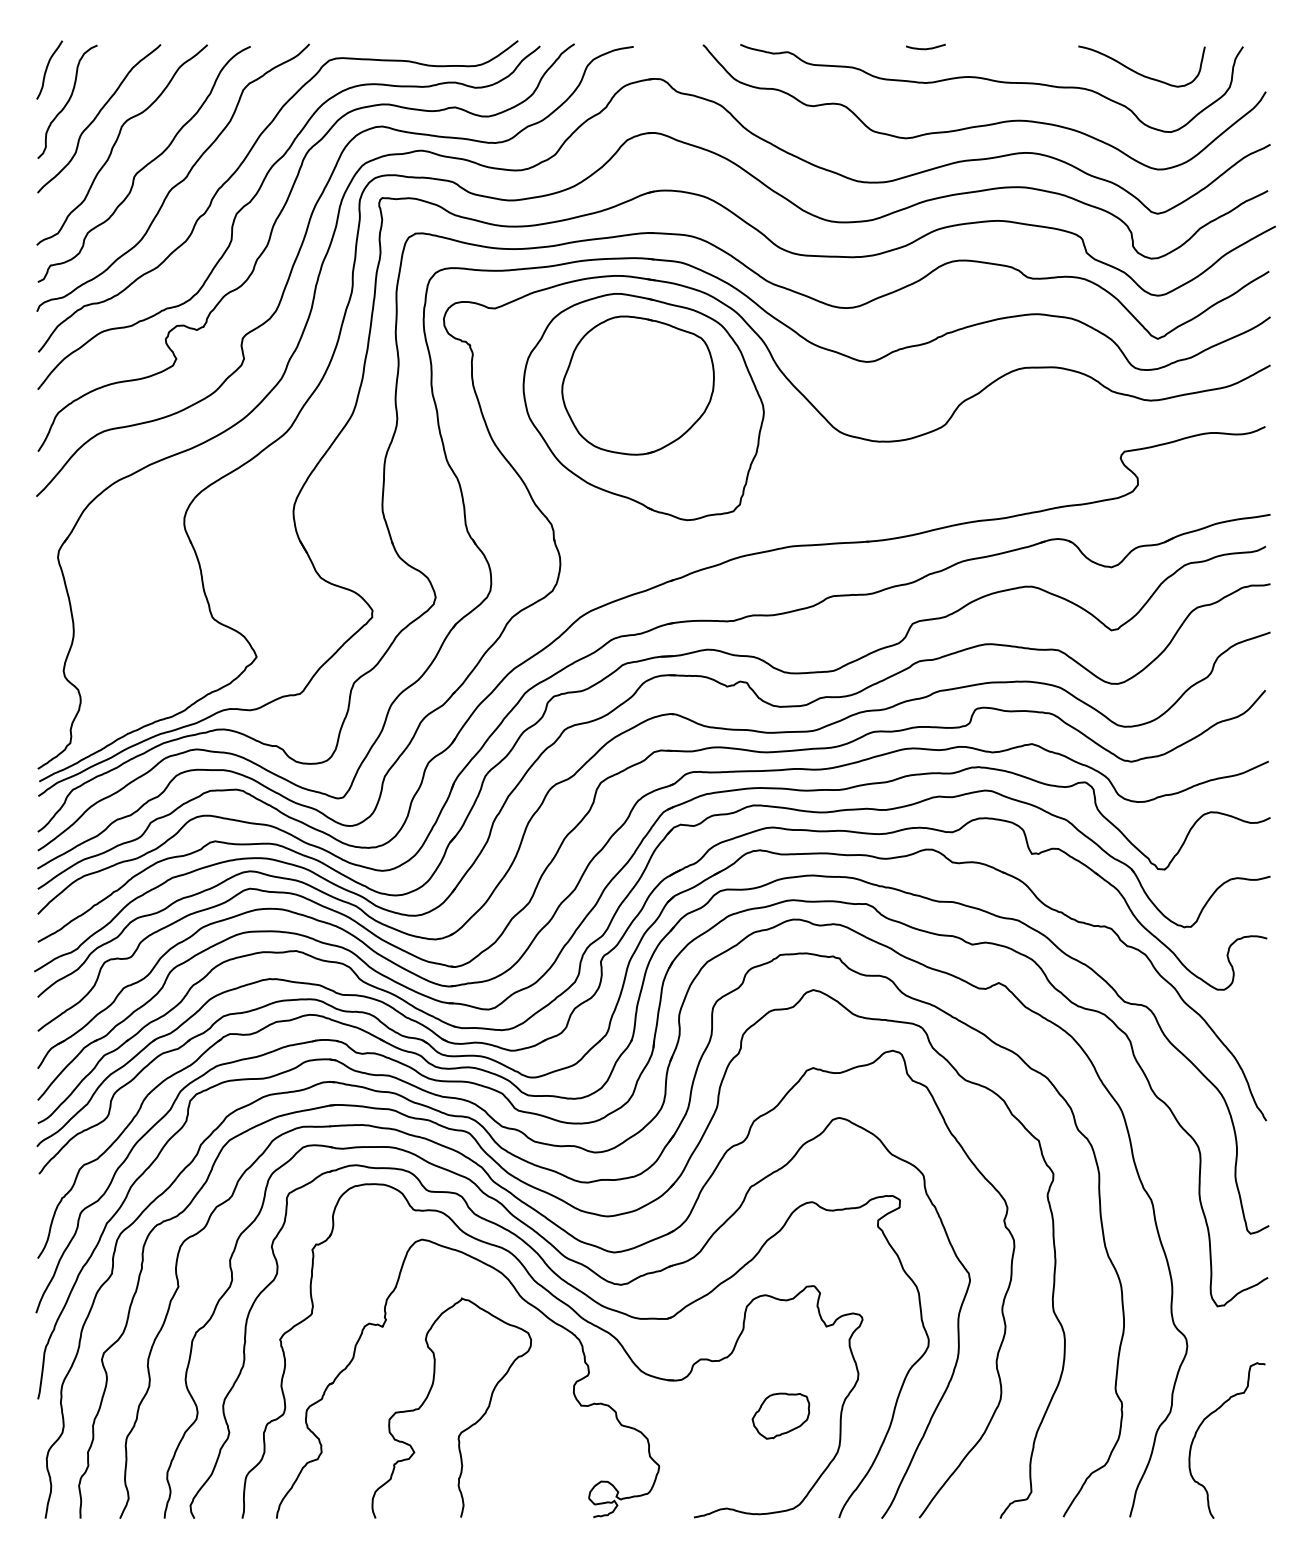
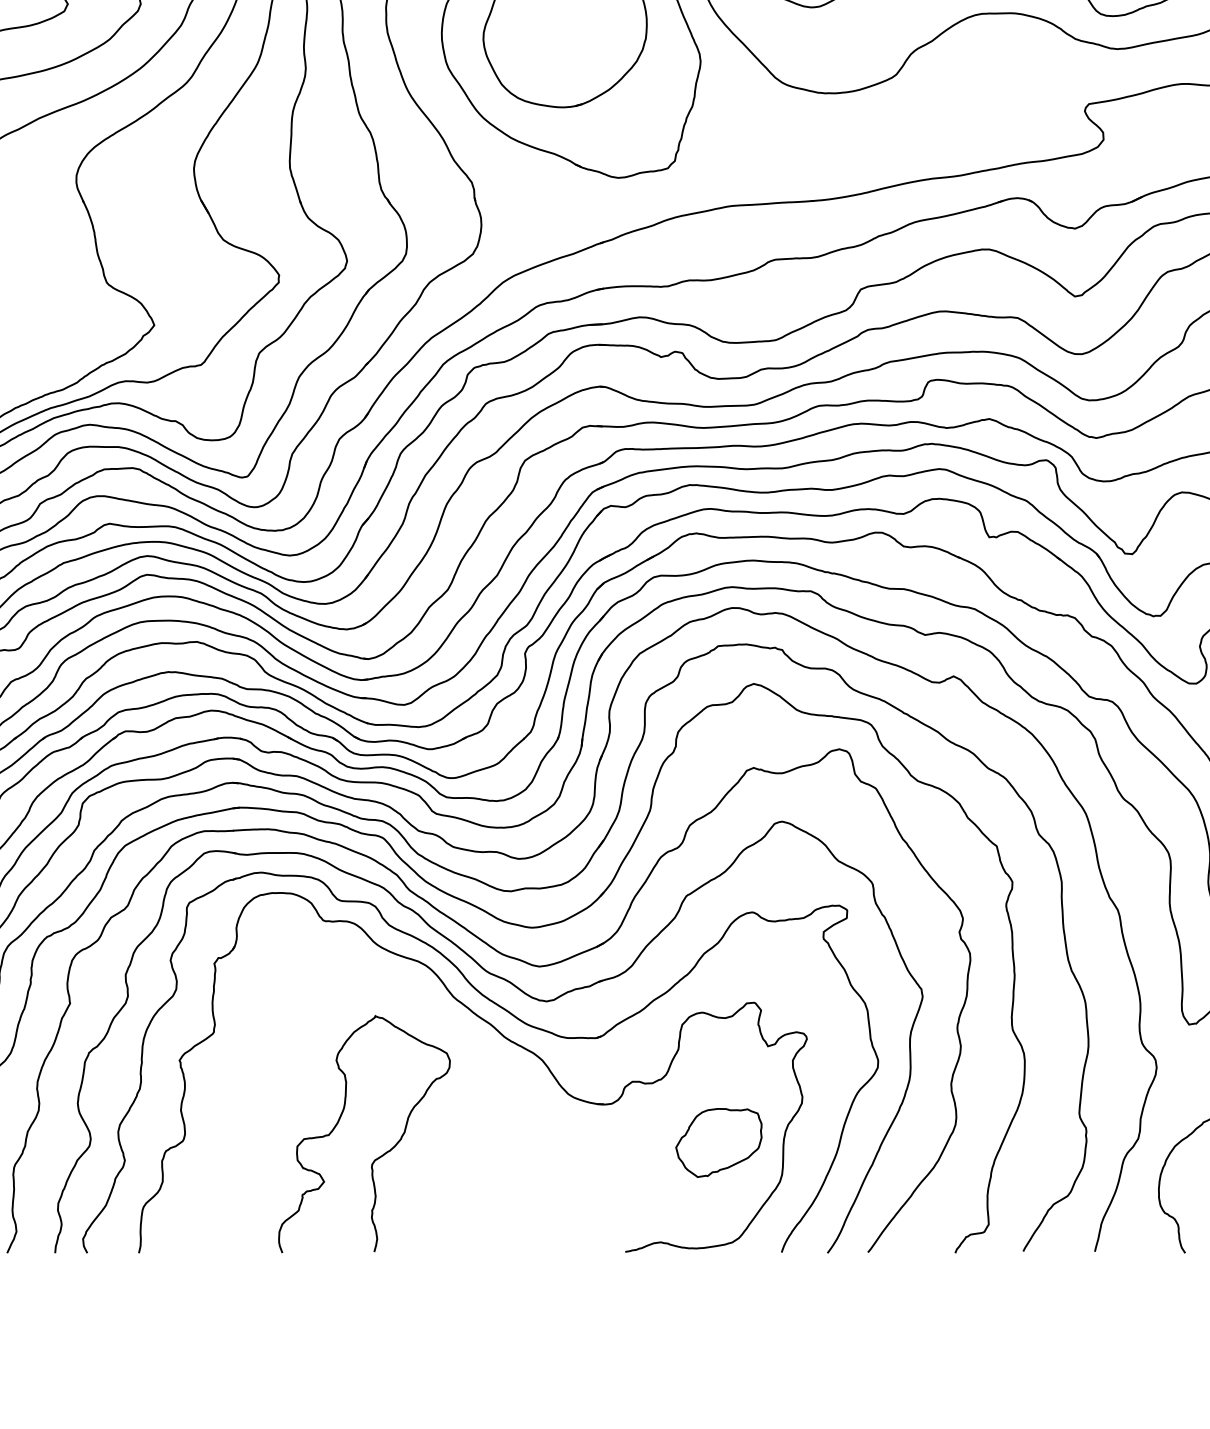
part: (525, 1302) -> (443, 1020), removed
part: (780, 1415) -> (718, 1142), size x1.4

